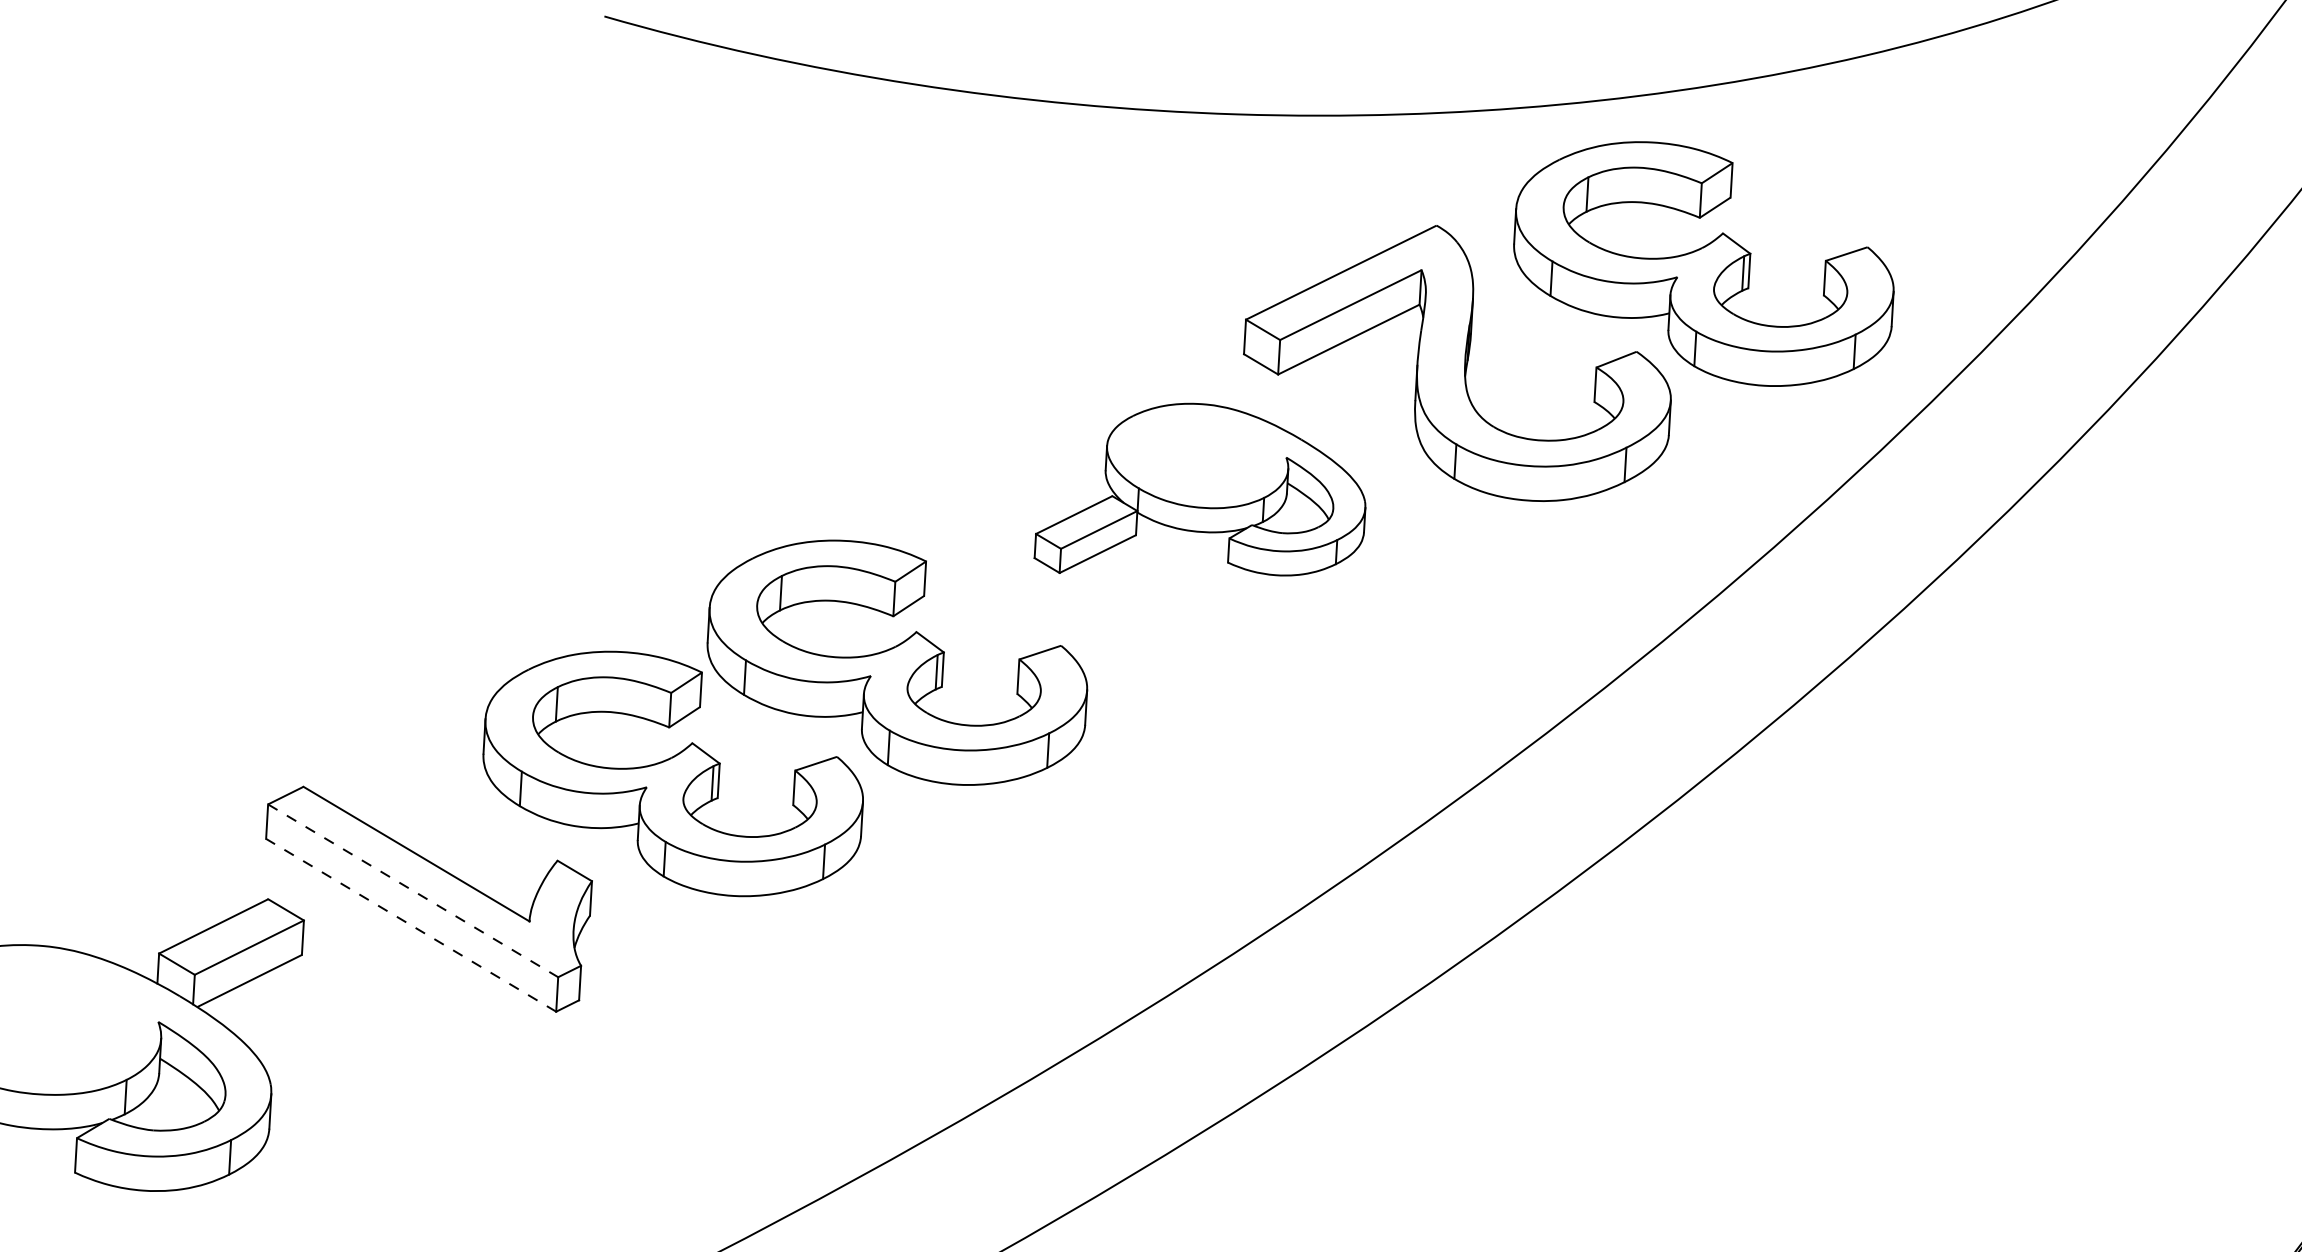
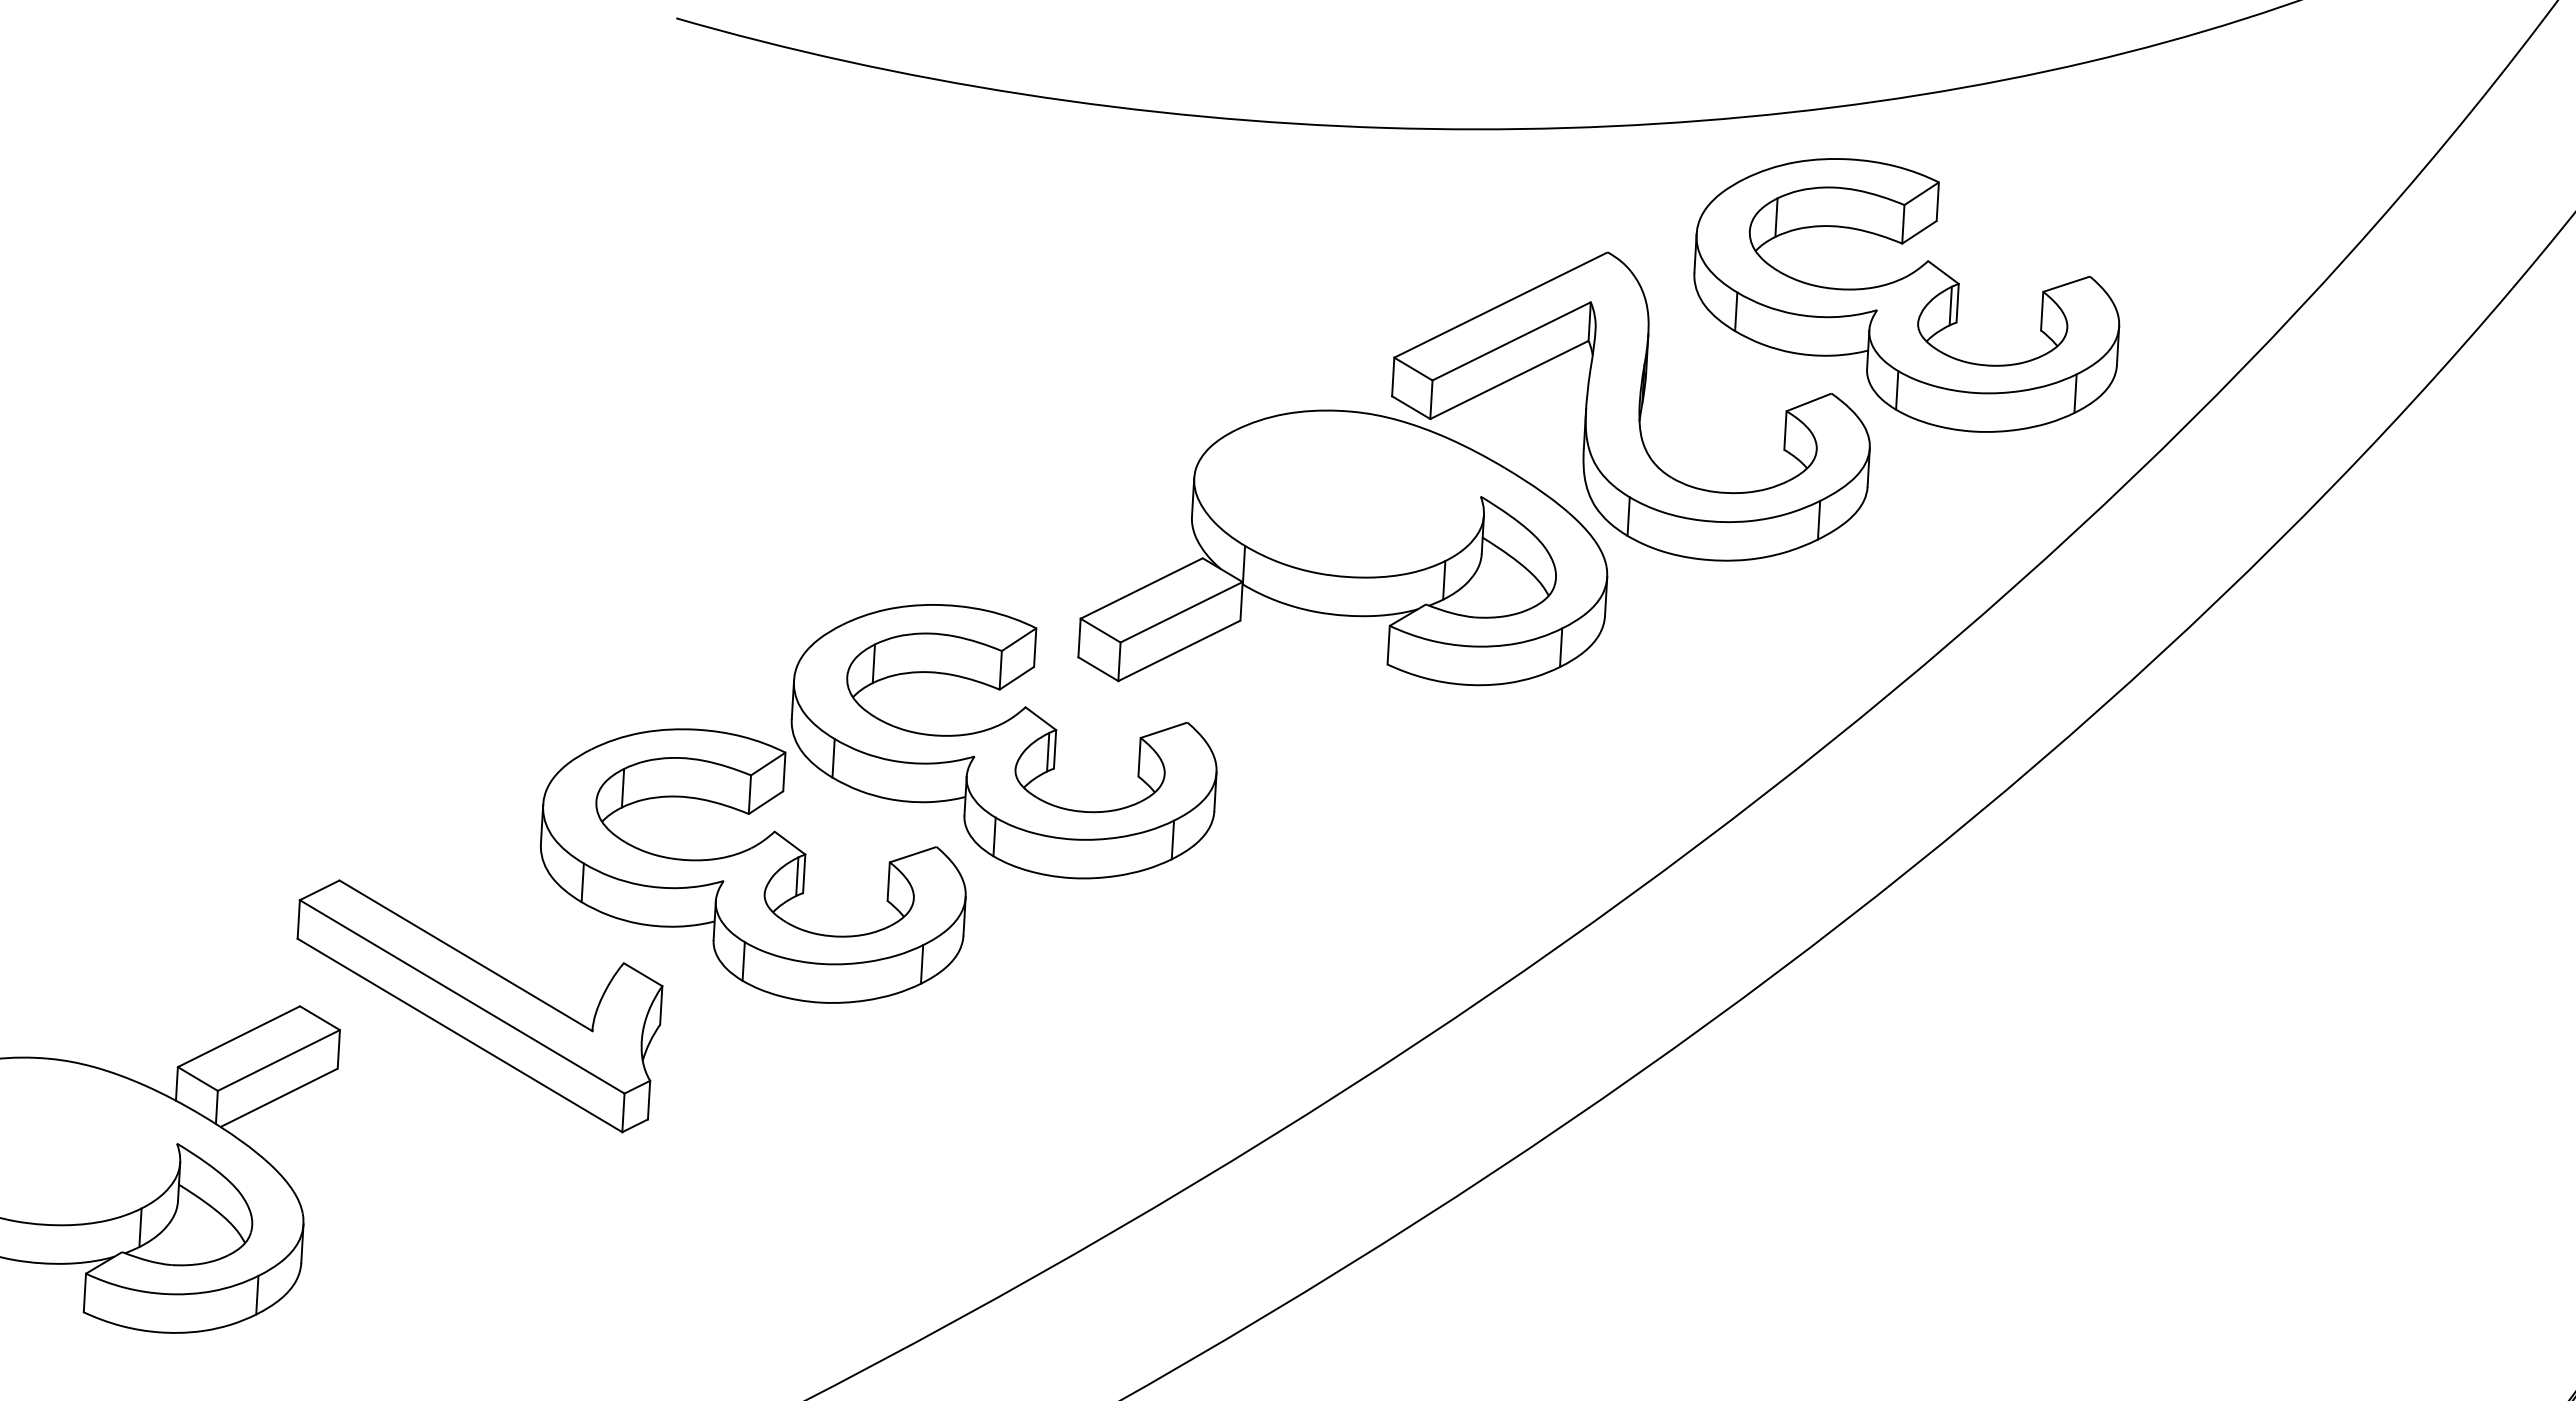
part: (1199, 489) -> (1342, 547), size x1.43
line: (413, 890) -> (462, 996), dashed -> solid
line: (411, 925) -> (460, 1035), dashed -> solid

